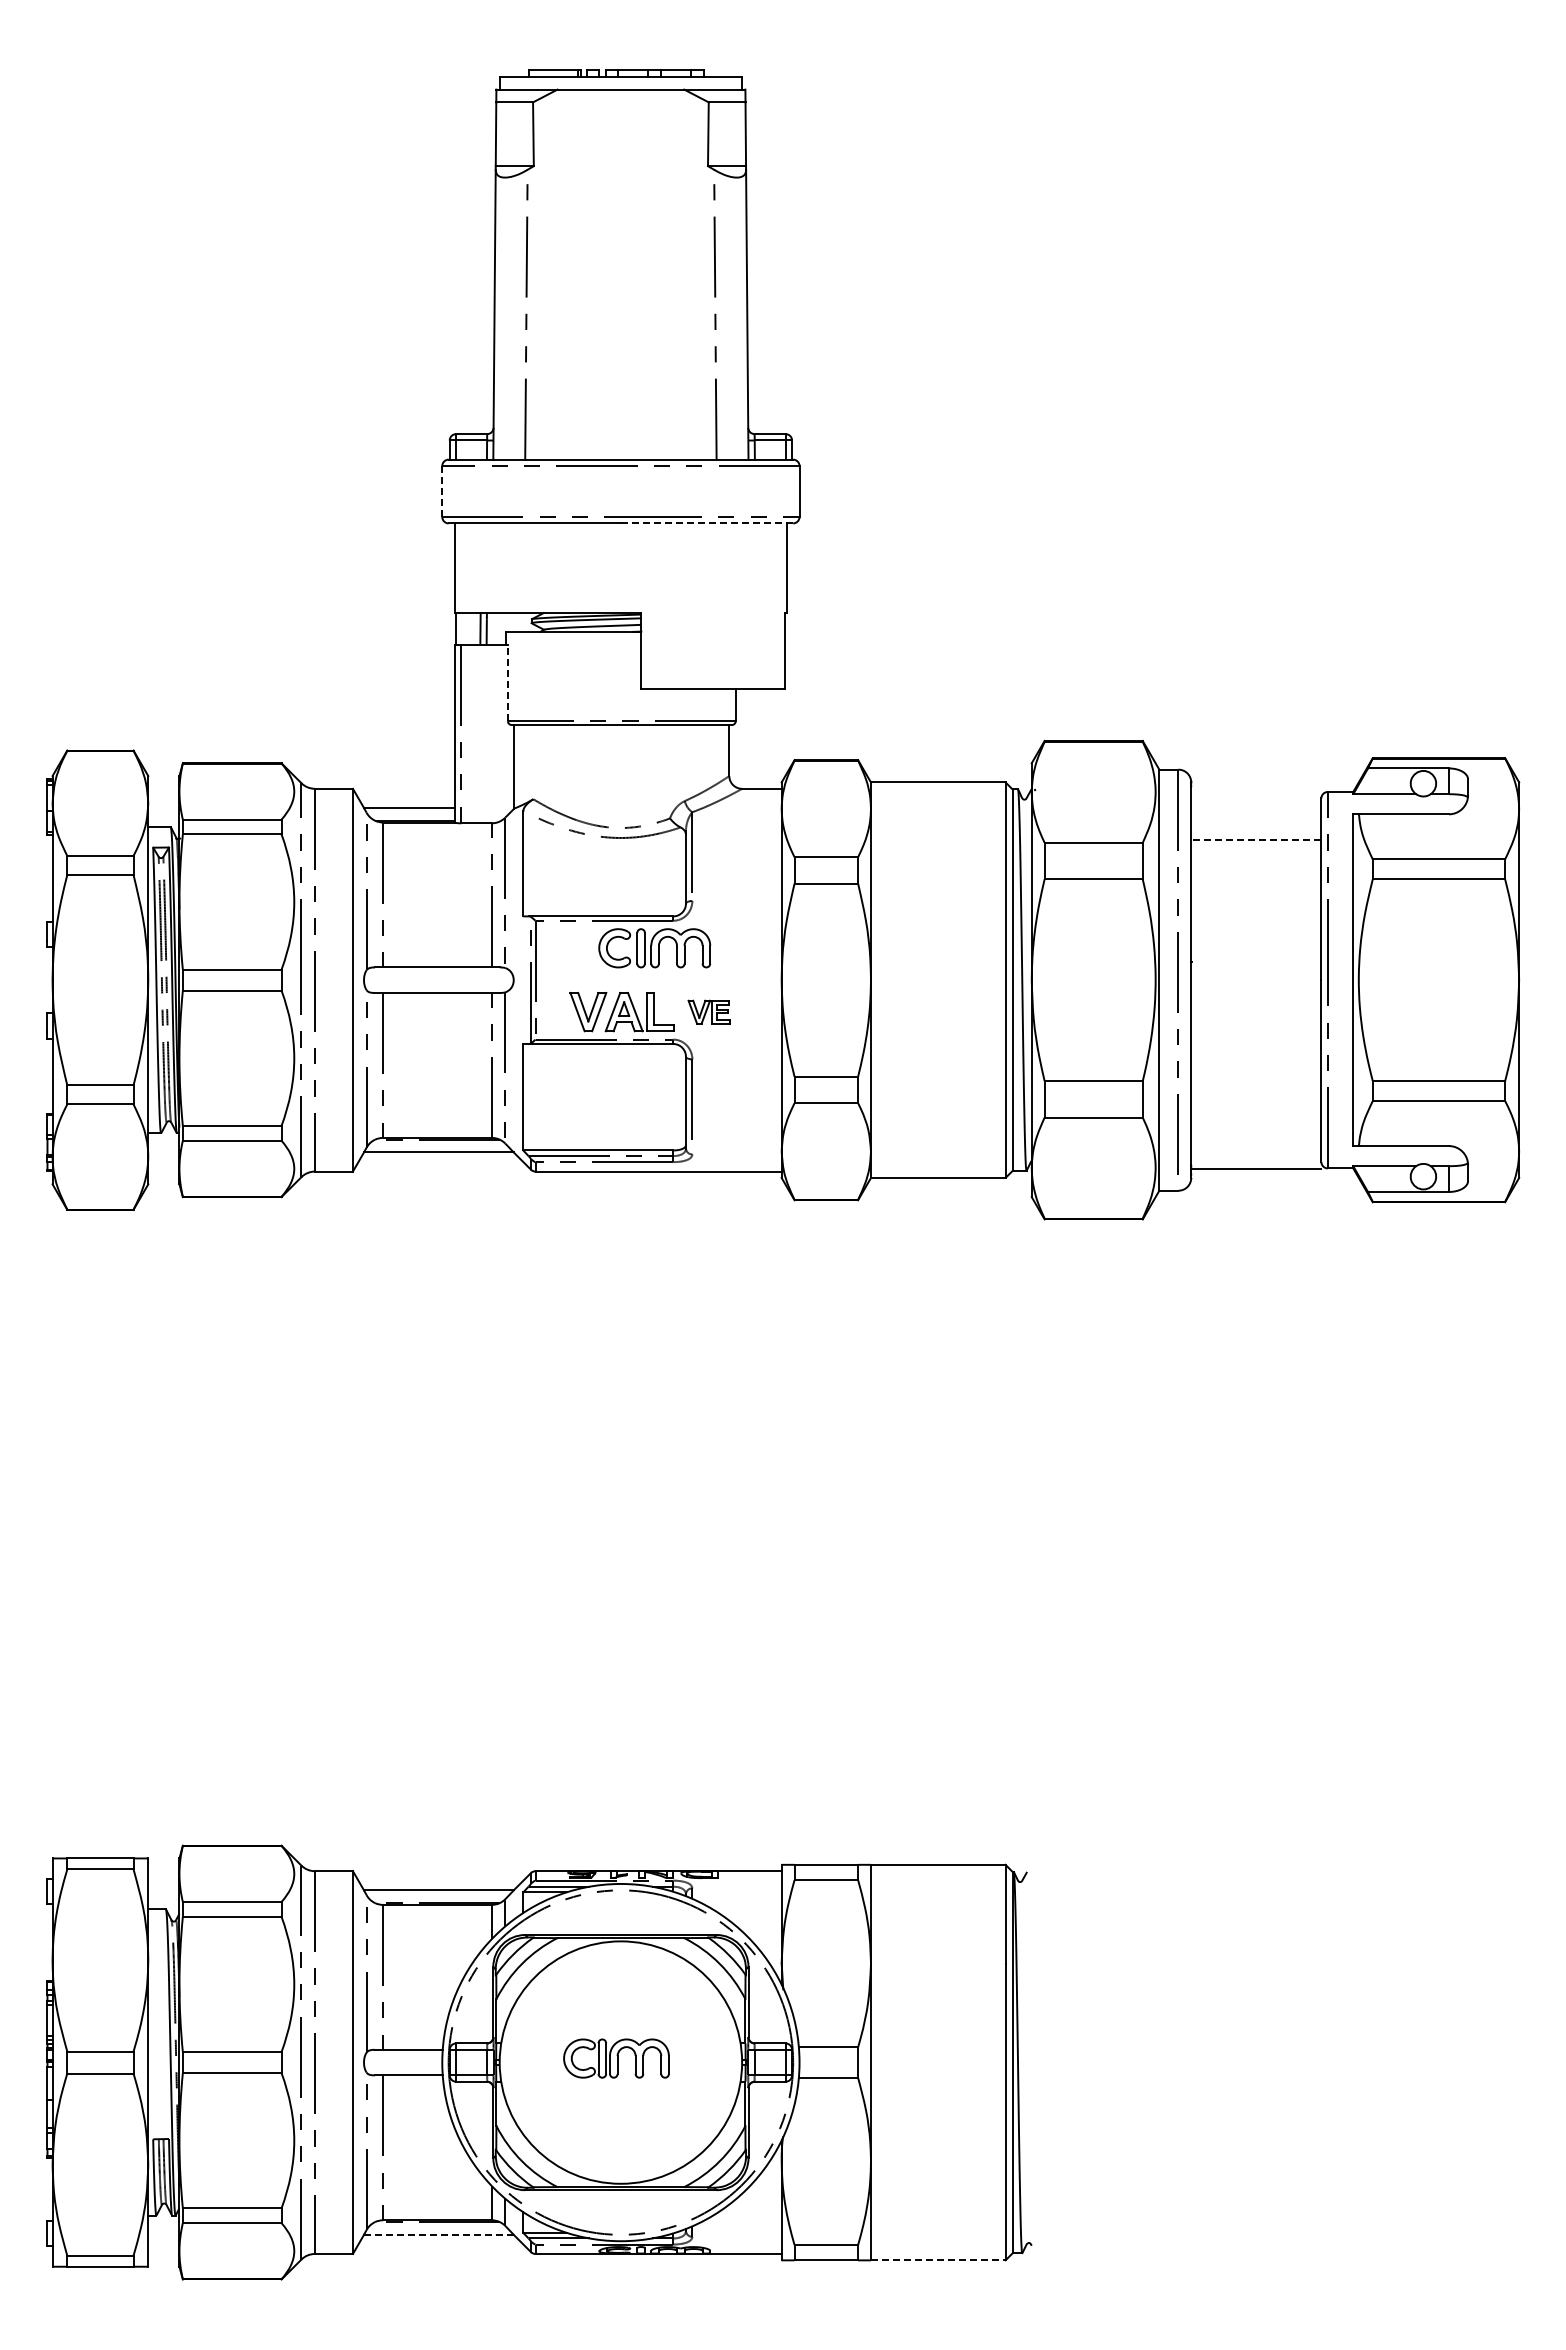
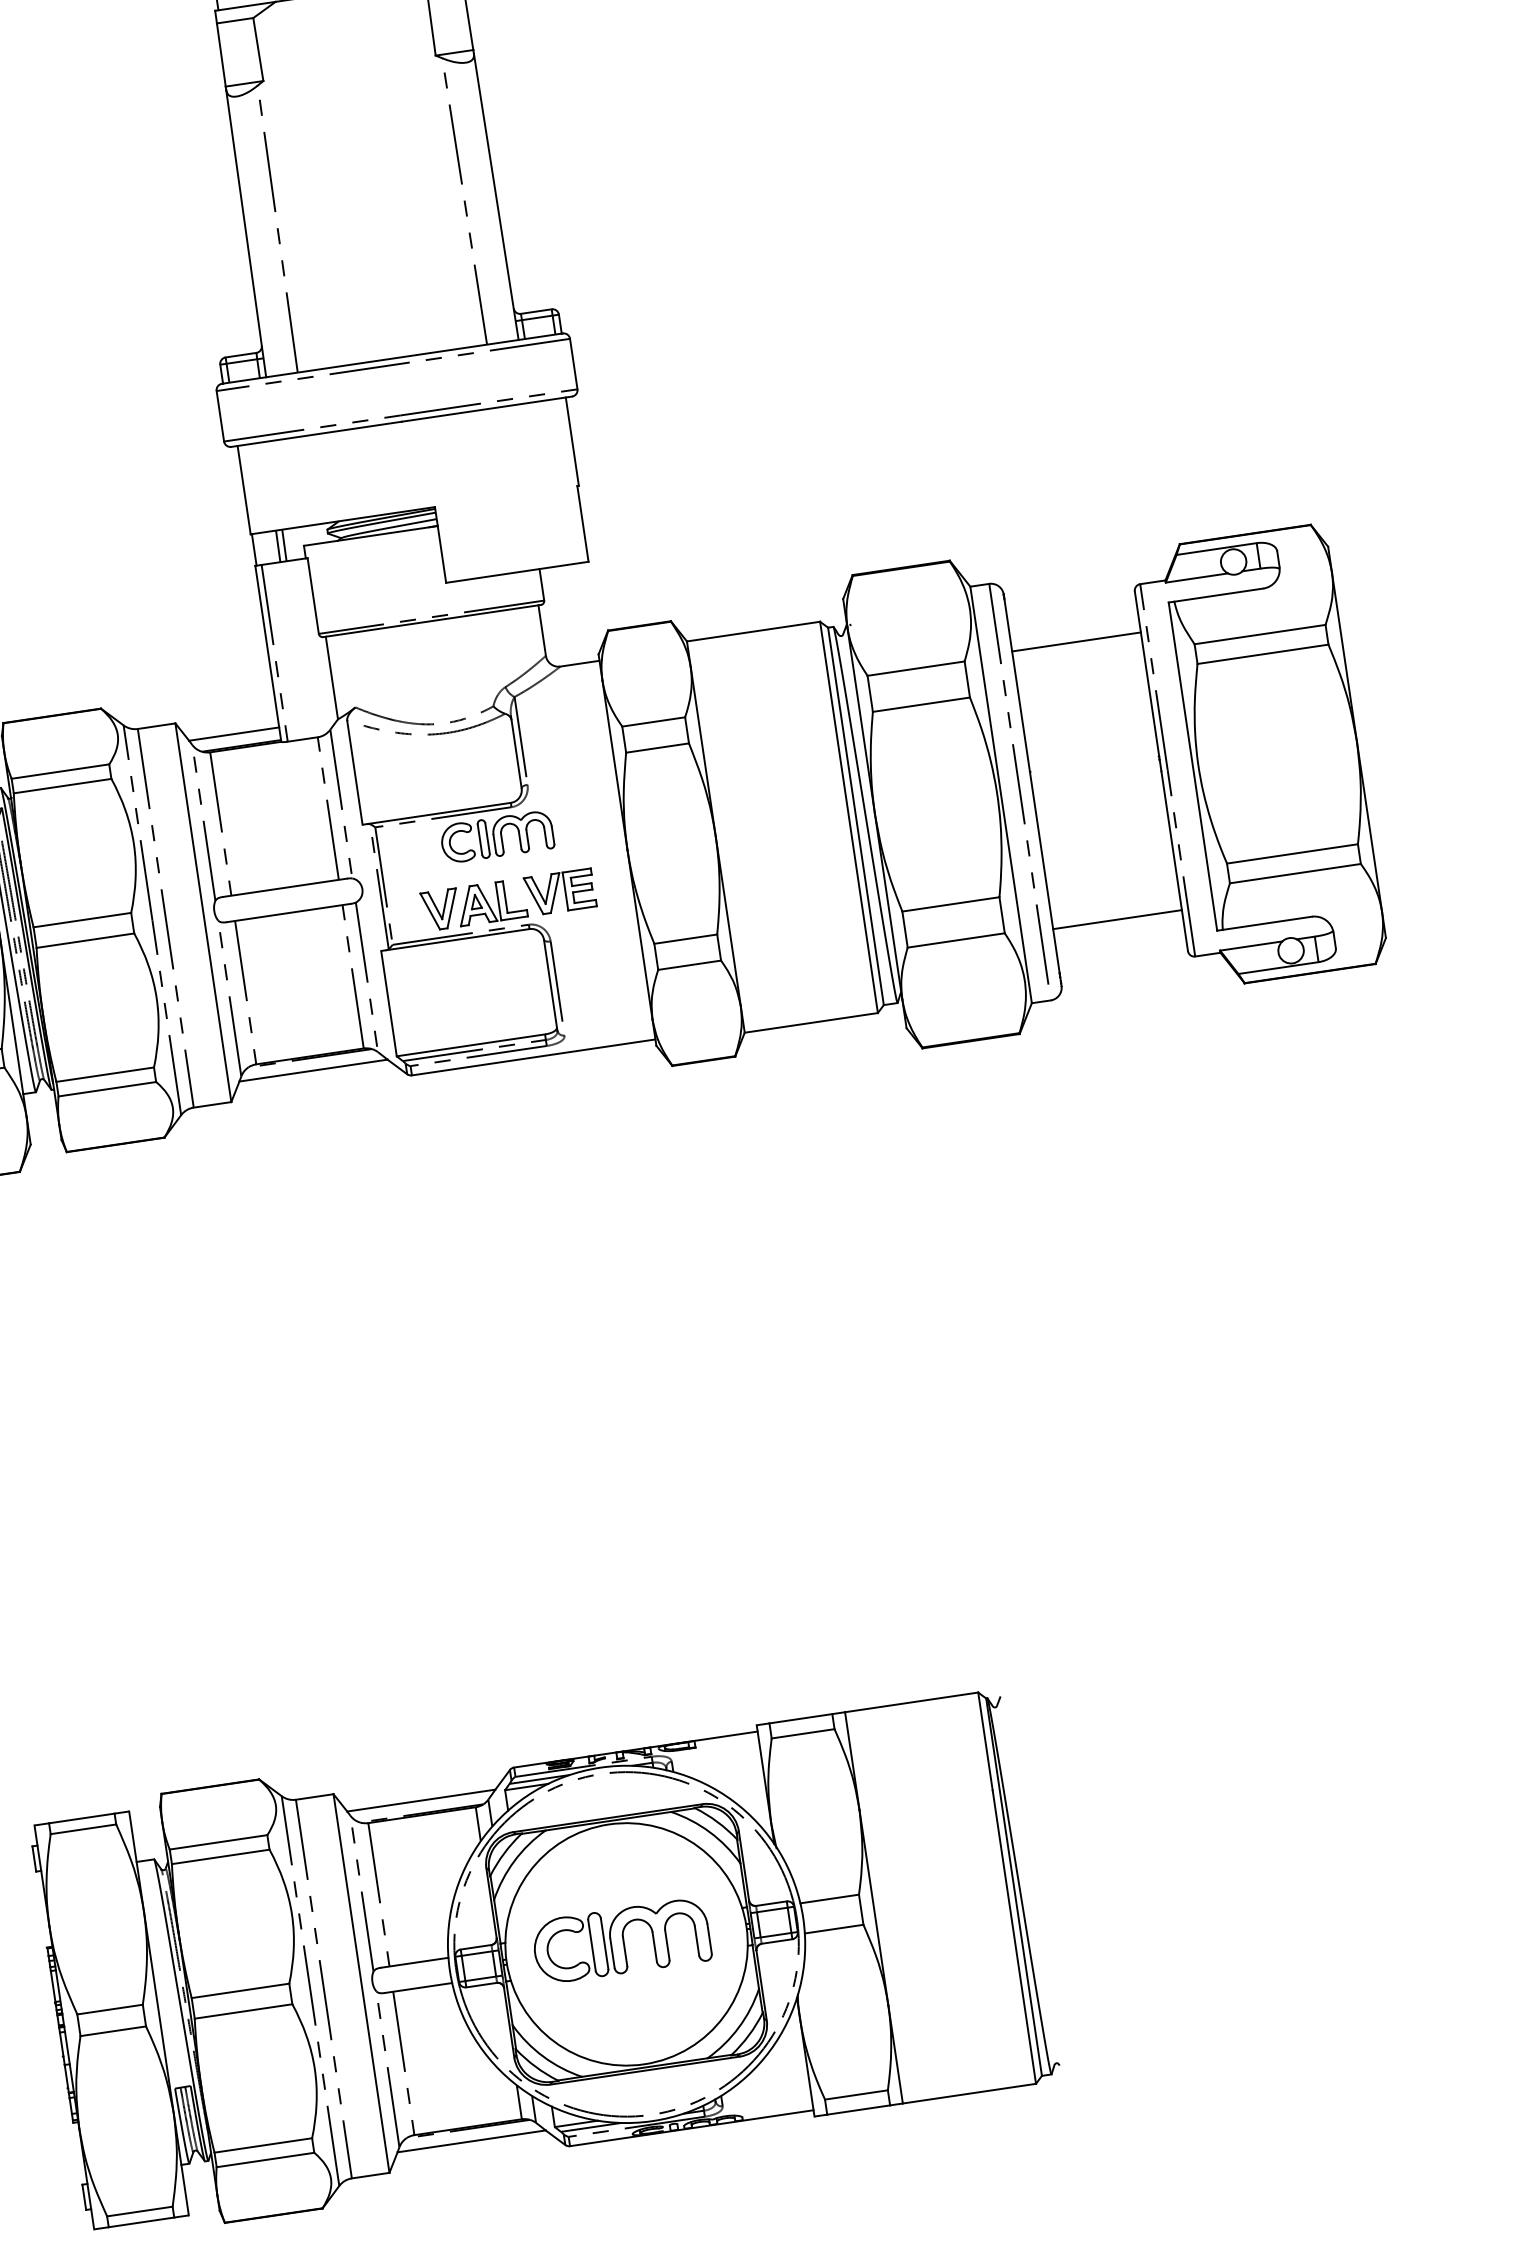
line: (442, 491) -> (220, 416), dashed -> solid
line: (706, 523) -> (486, 409), dashed -> solid
line: (507, 682) -> (312, 595), dashed -> solid
line: (1255, 839) -> (1075, 641), dashed -> solid
part: (708, 1012) -> (559, 892), size x1.67
line: (1256, 1168) -> (1117, 919), moved
part: (616, 2058) -> (621, 1940), size x1.67
line: (438, 2234) -> (471, 2141), dashed -> solid
line: (938, 2260) -> (969, 2093), dashed -> solid

